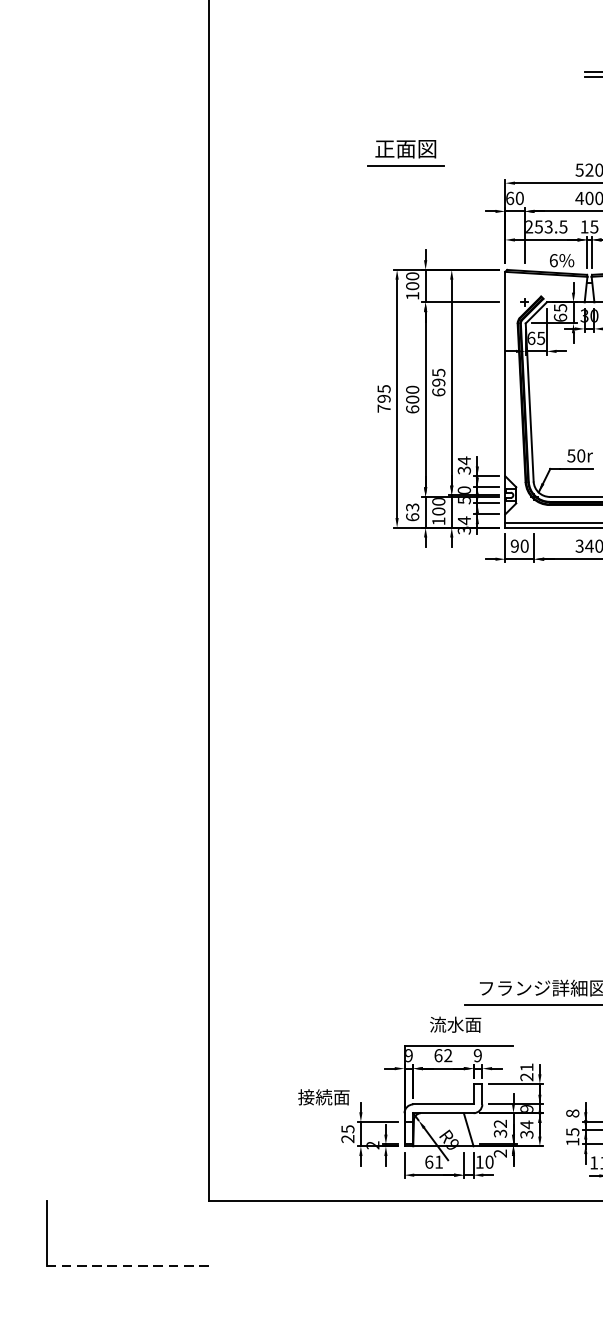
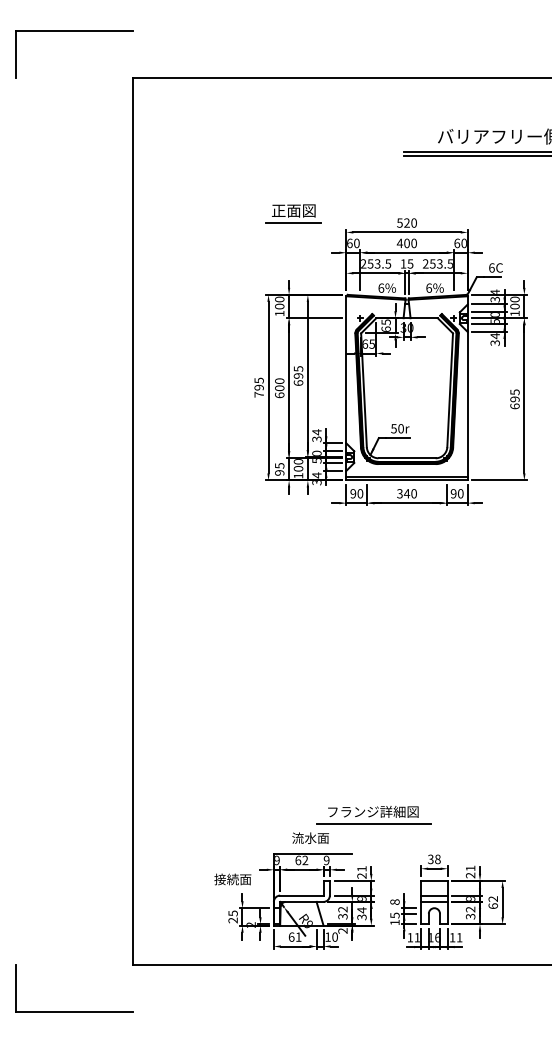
part: (405, 152) -> (293, 213), moved
text: (412, 512) -> (279, 469), 63 -> 95
text: (323, 1097) -> (232, 879), moved
line: (127, 1265) -> (74, 1011), dashed -> solid

